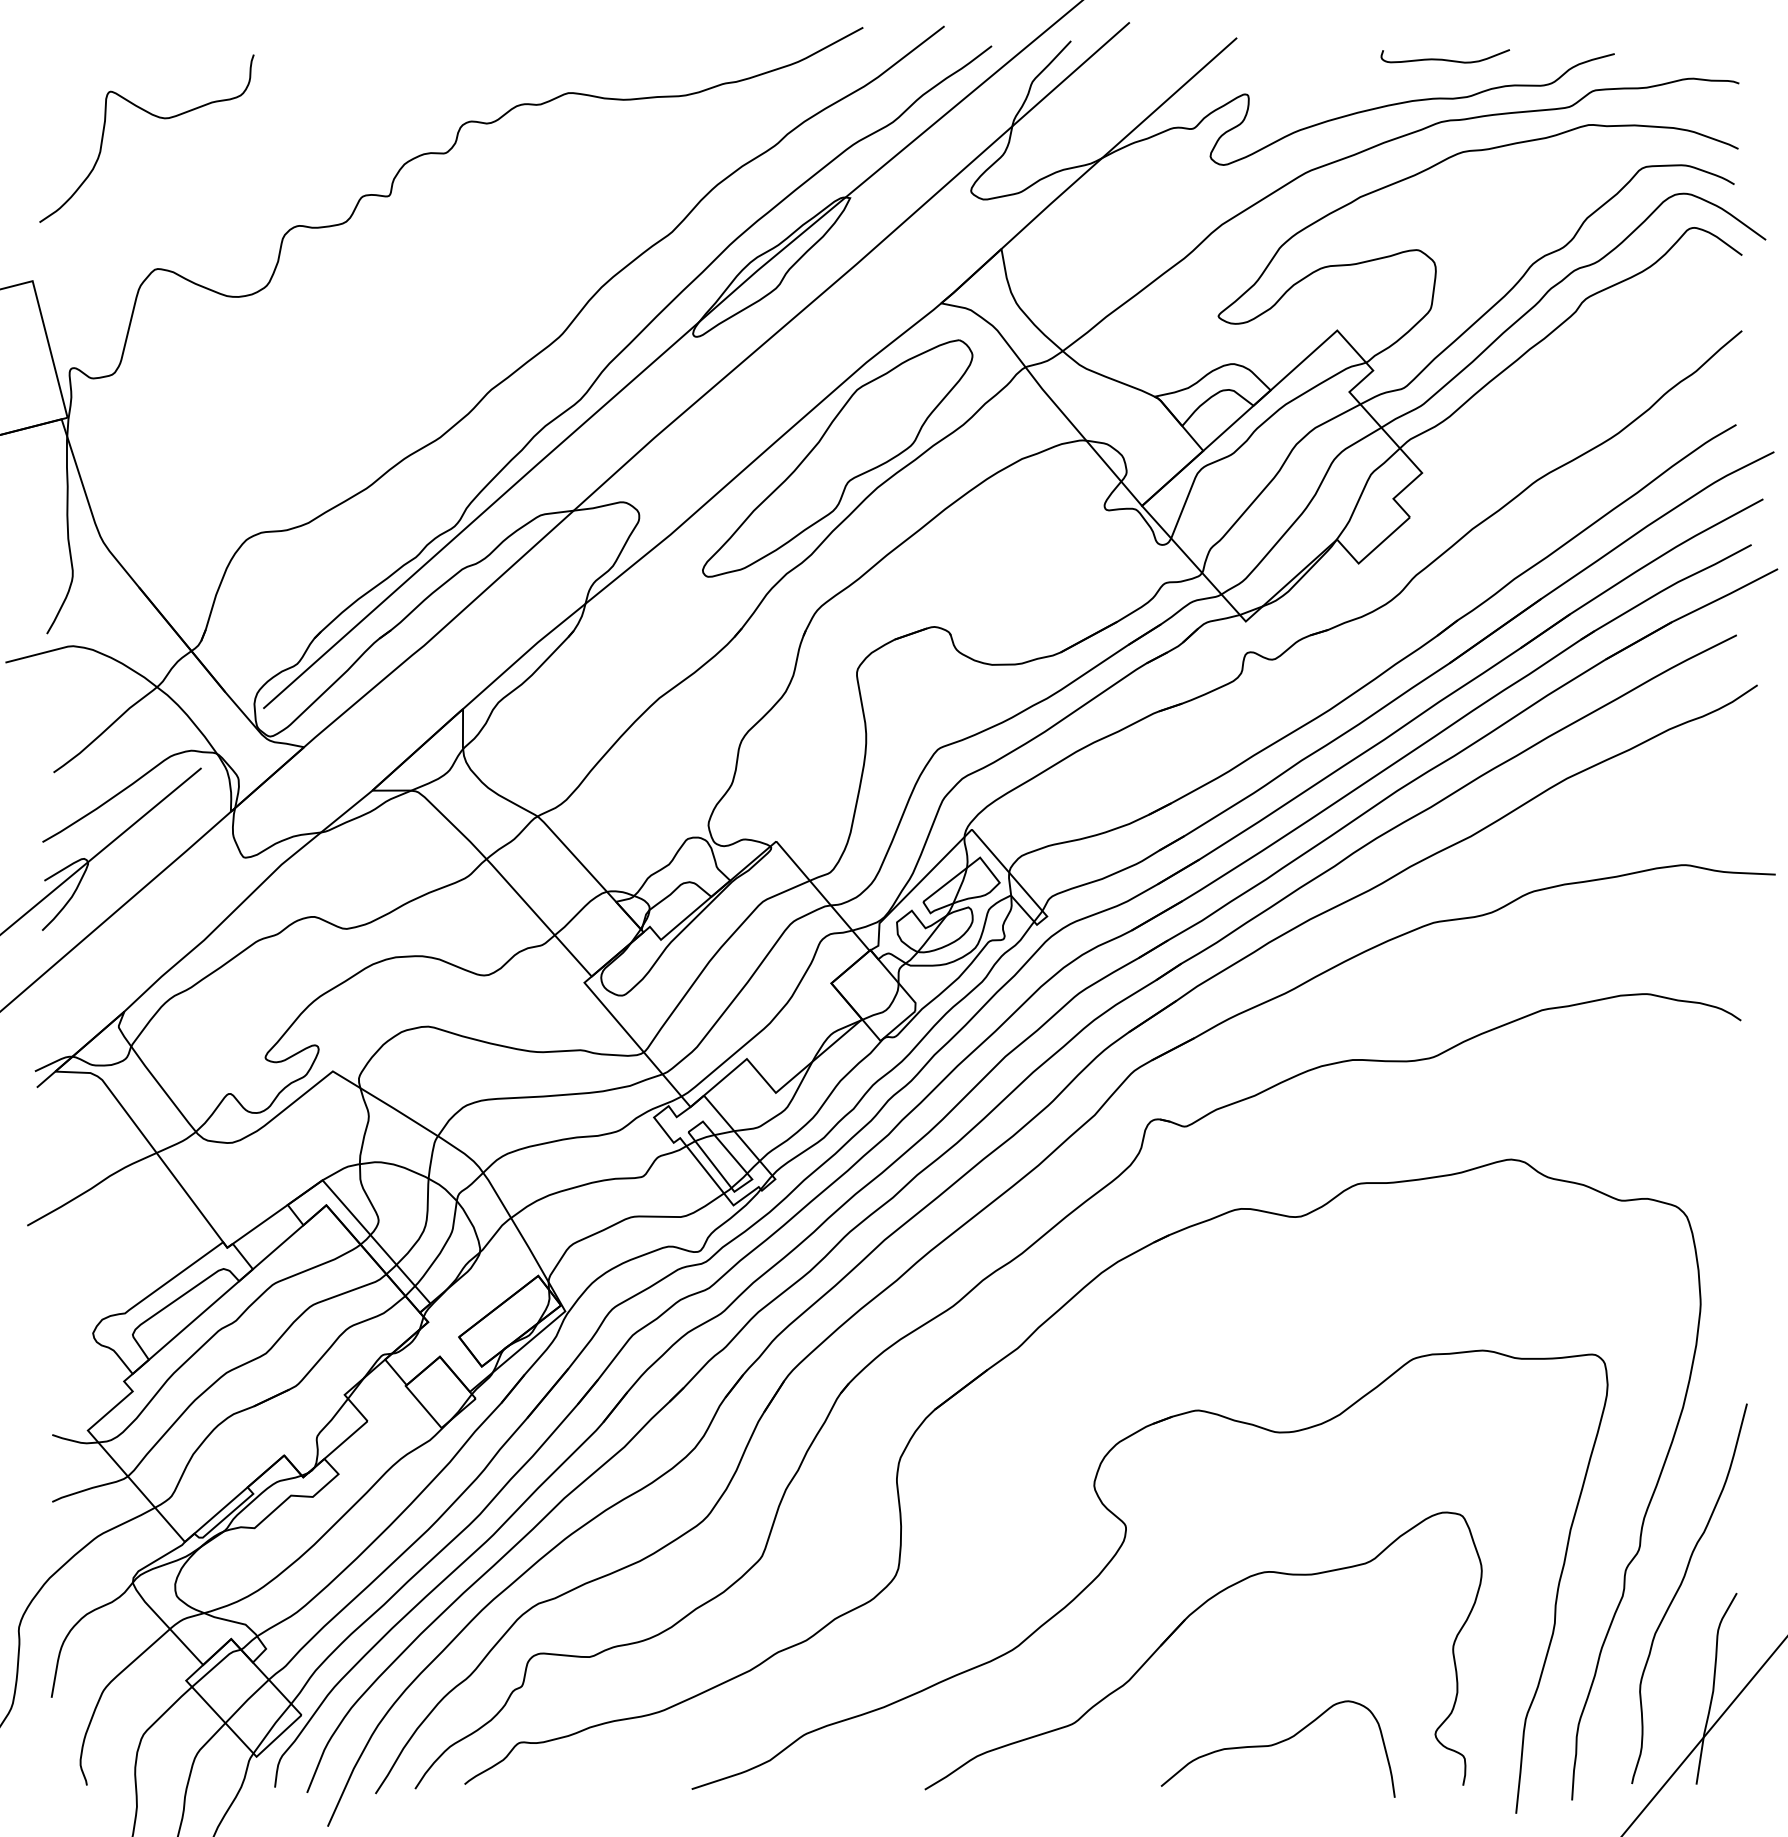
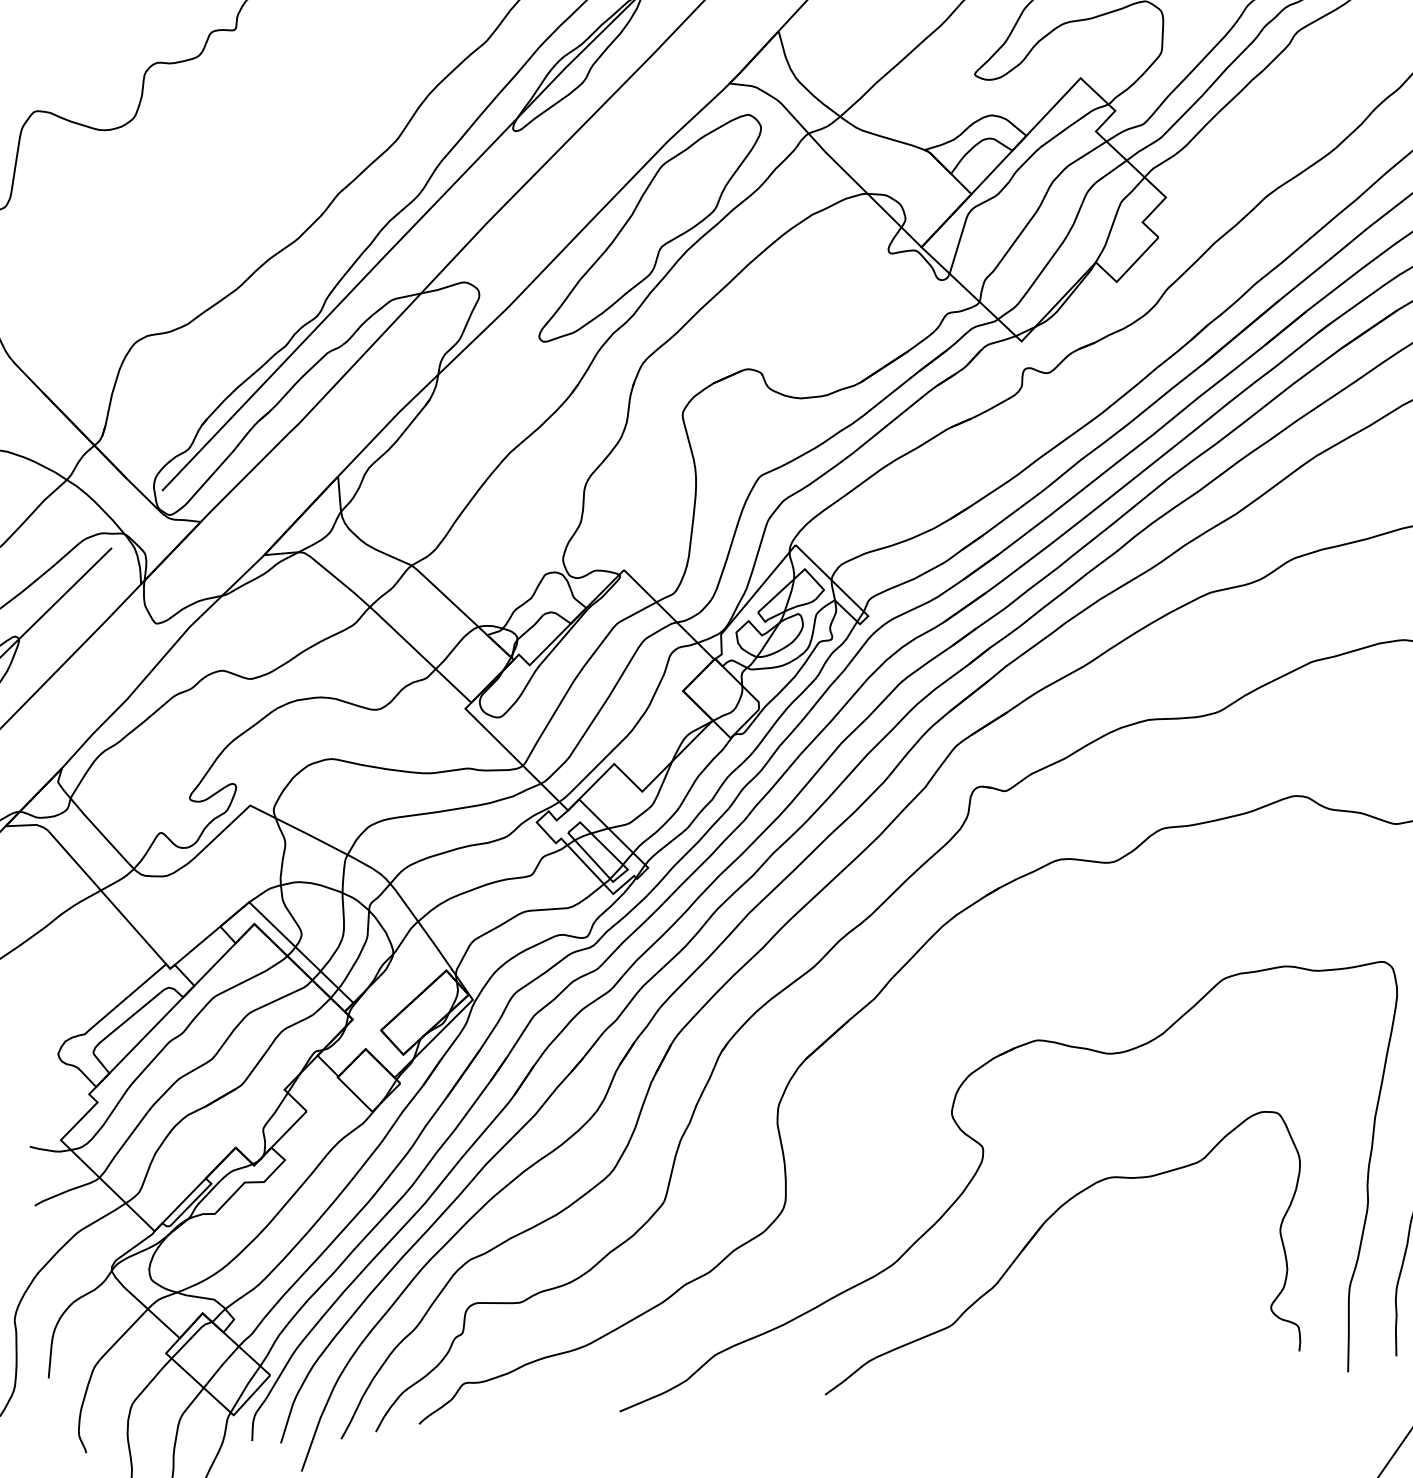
curve: (1275, 1745) -> (1130, 1329), removed

